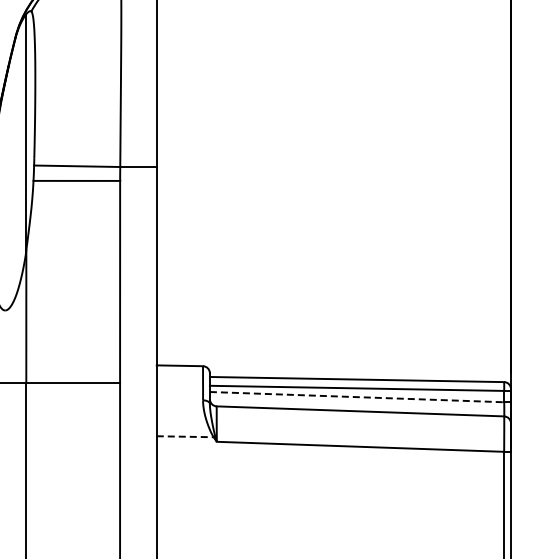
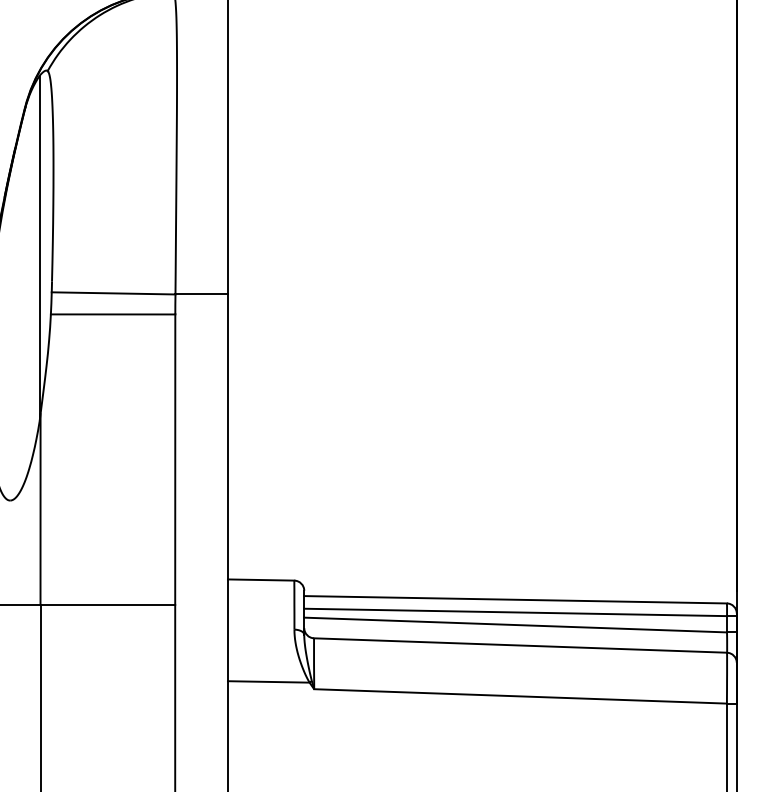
line: (357, 397) -> (516, 625), dashed -> solid
line: (185, 436) -> (269, 681), dashed -> solid

